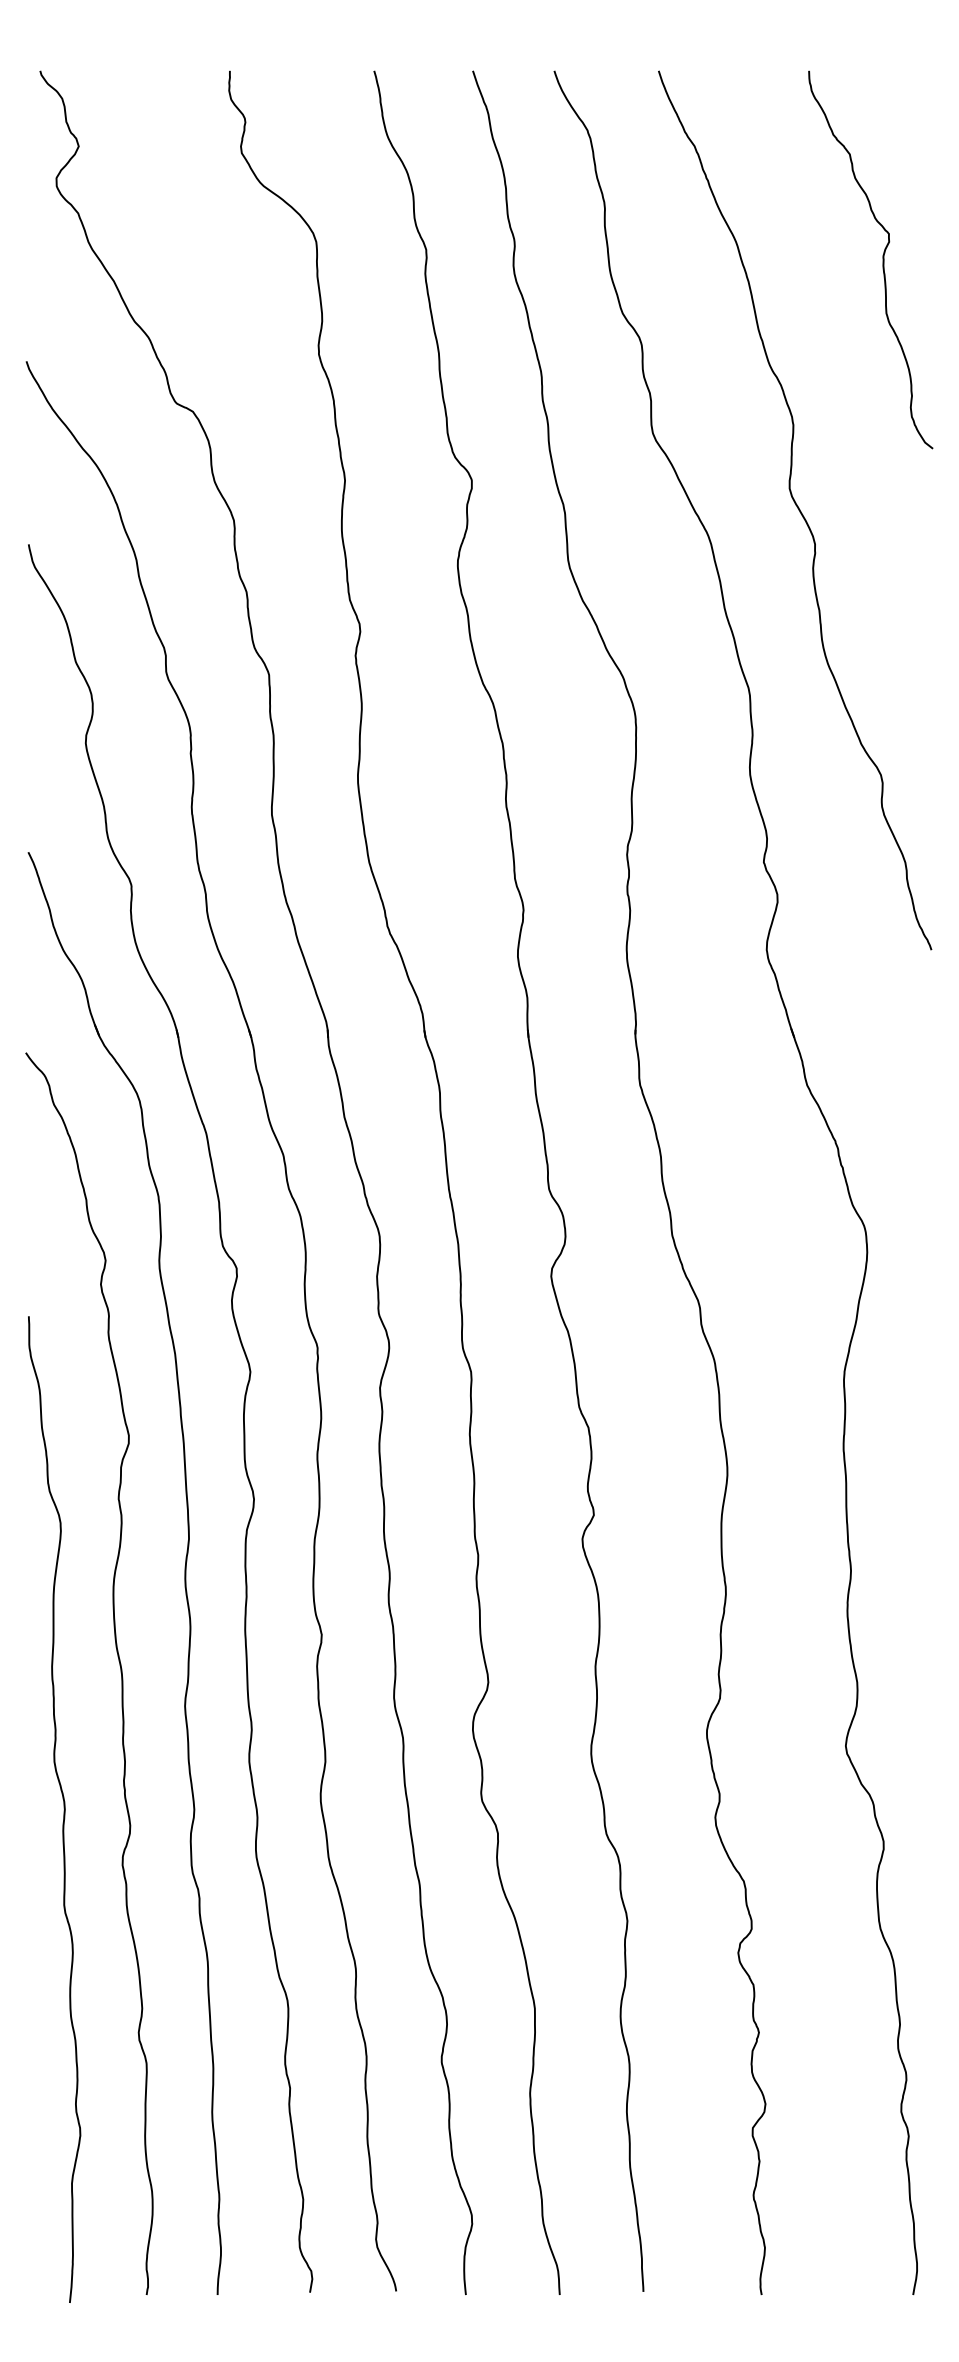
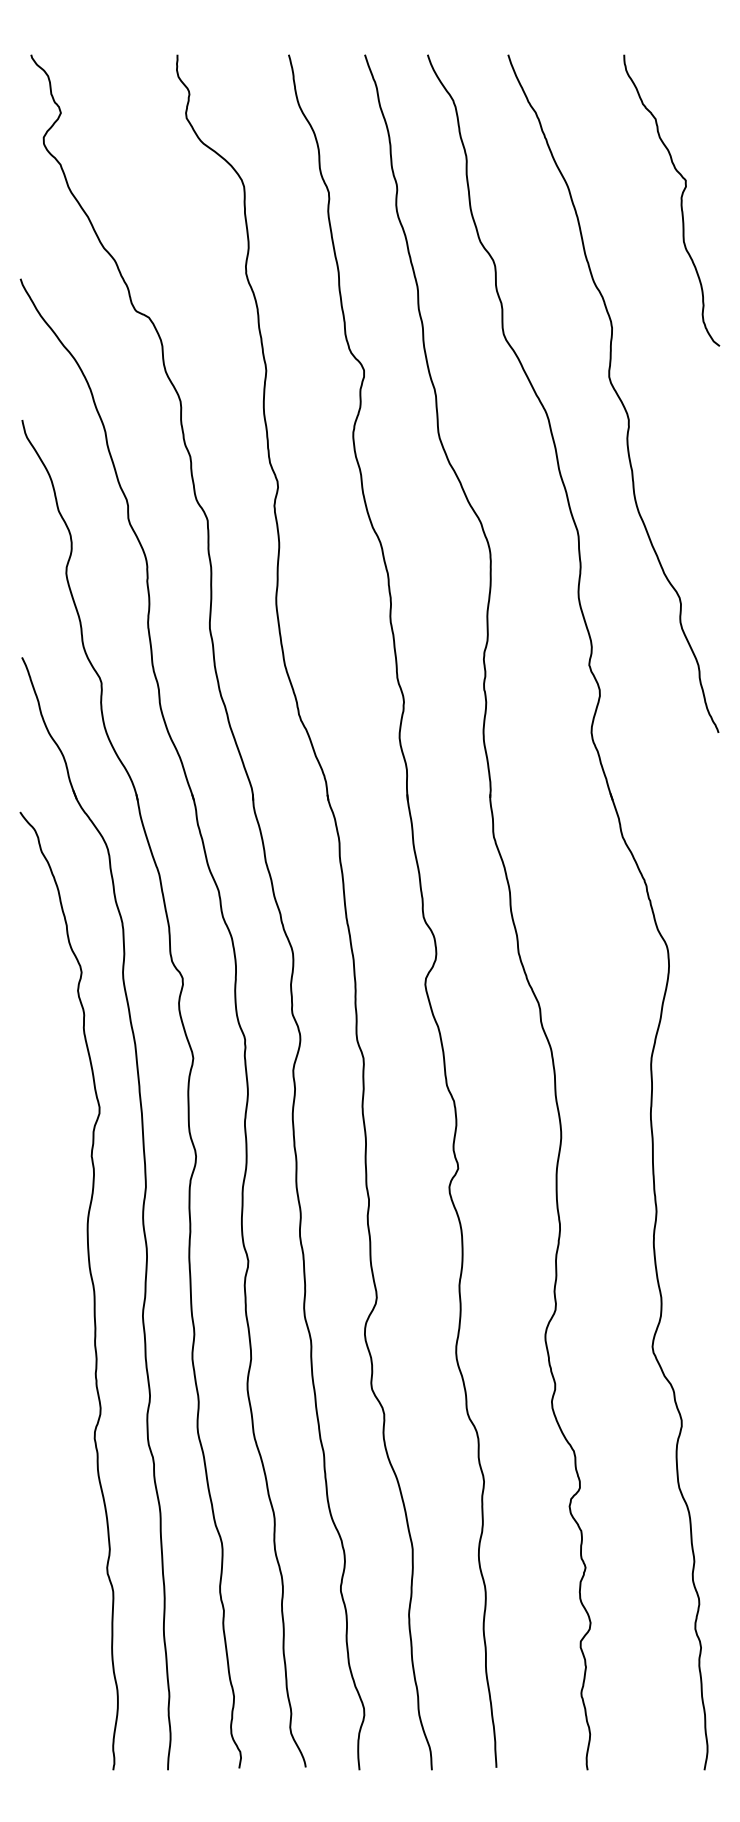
curve: (63, 1808) -> (49, 1394), removed

